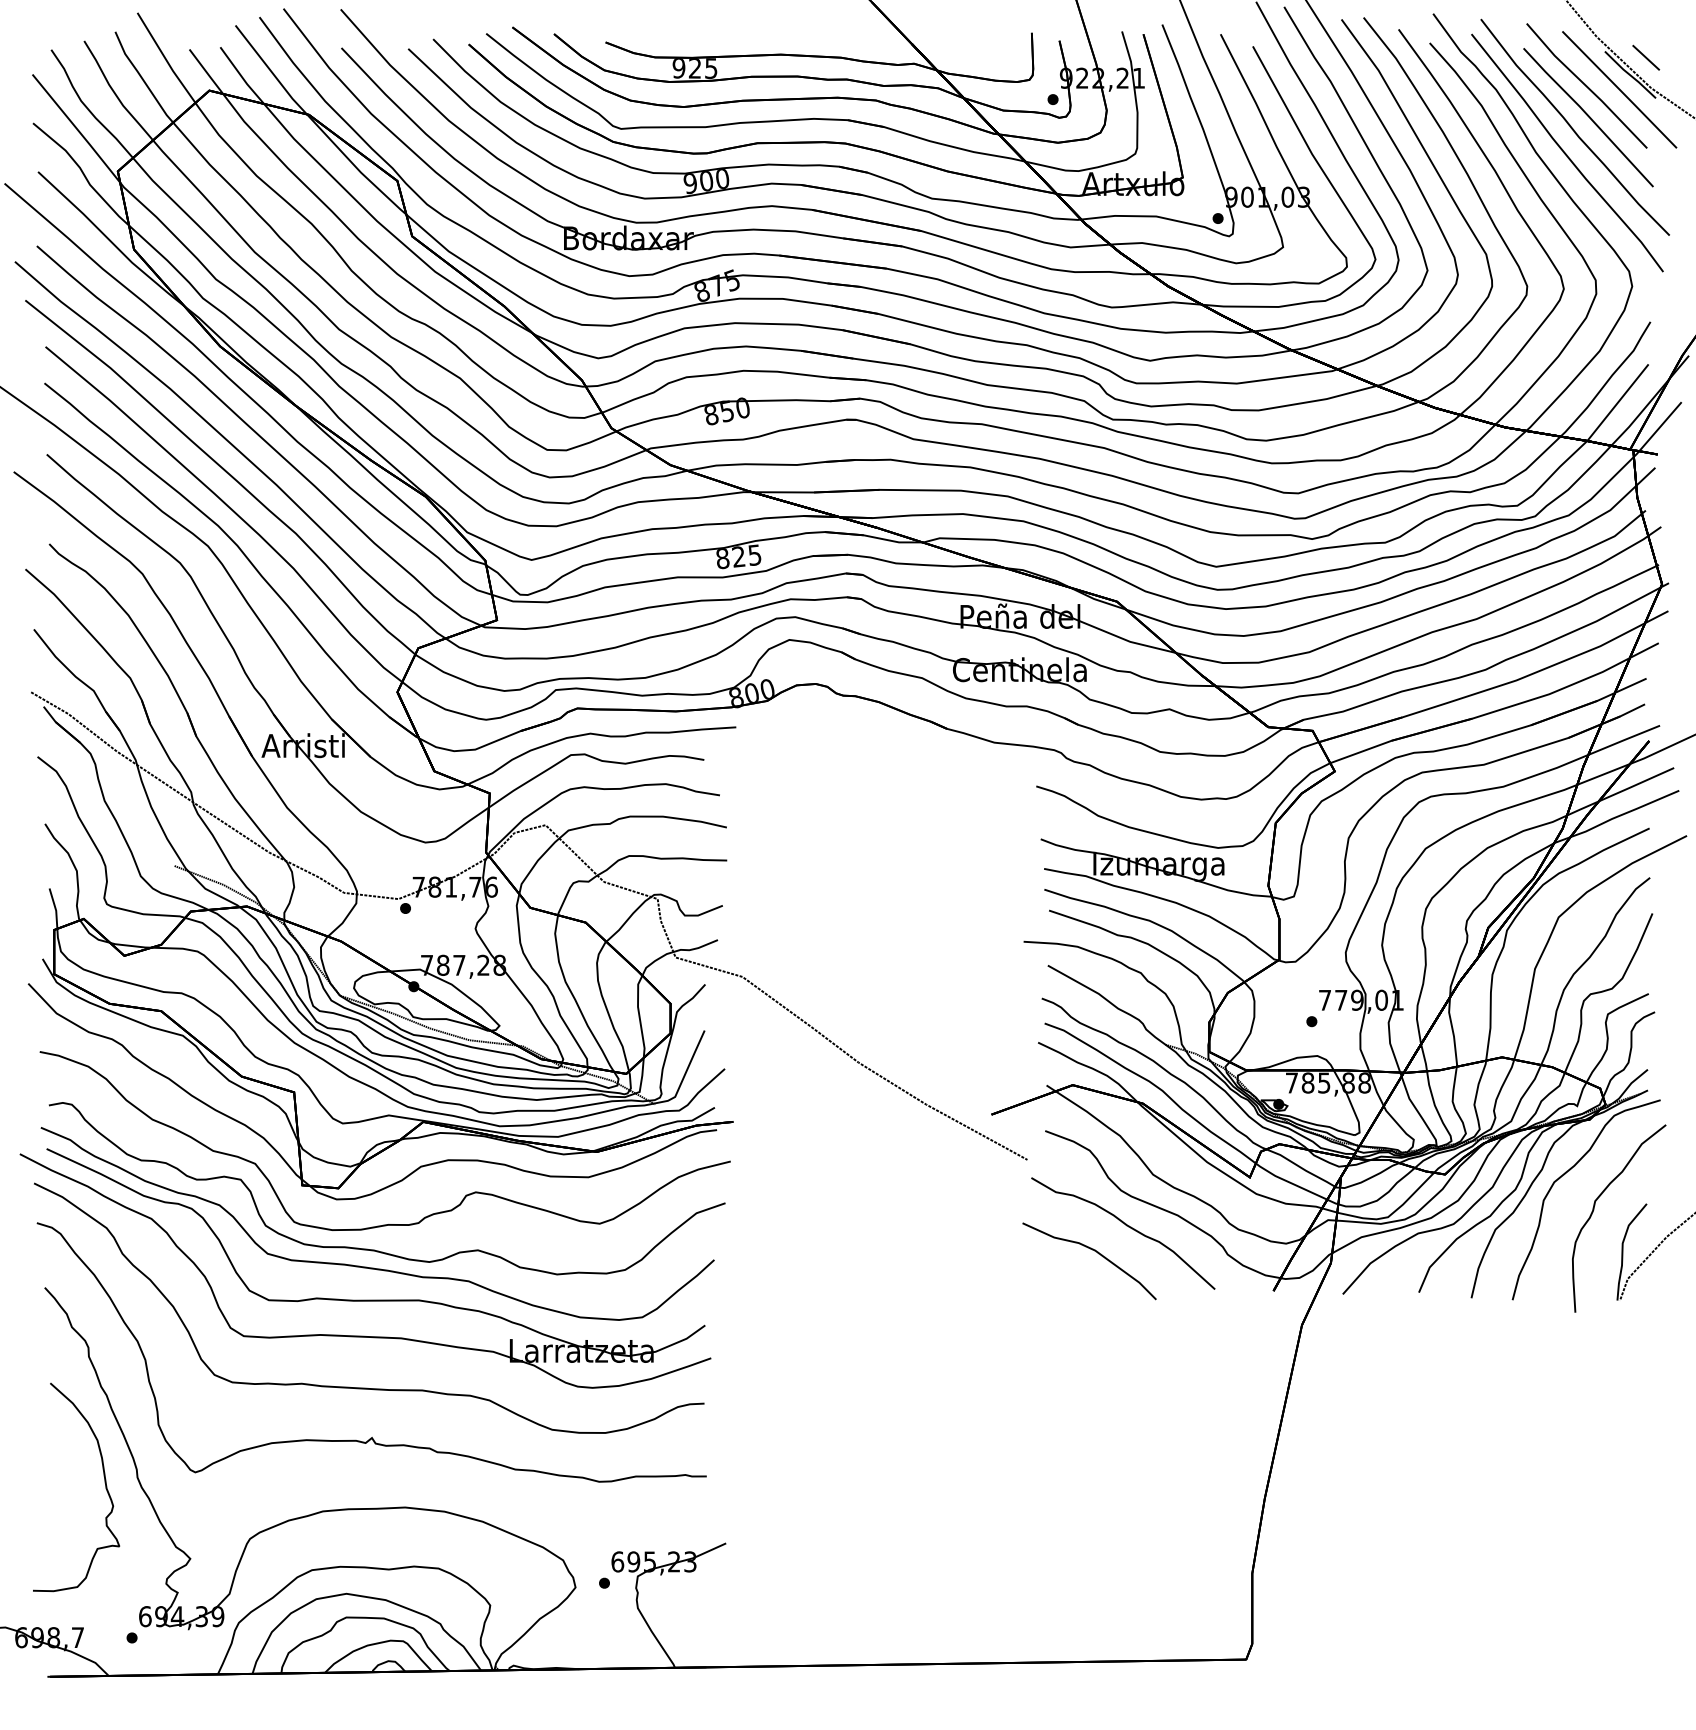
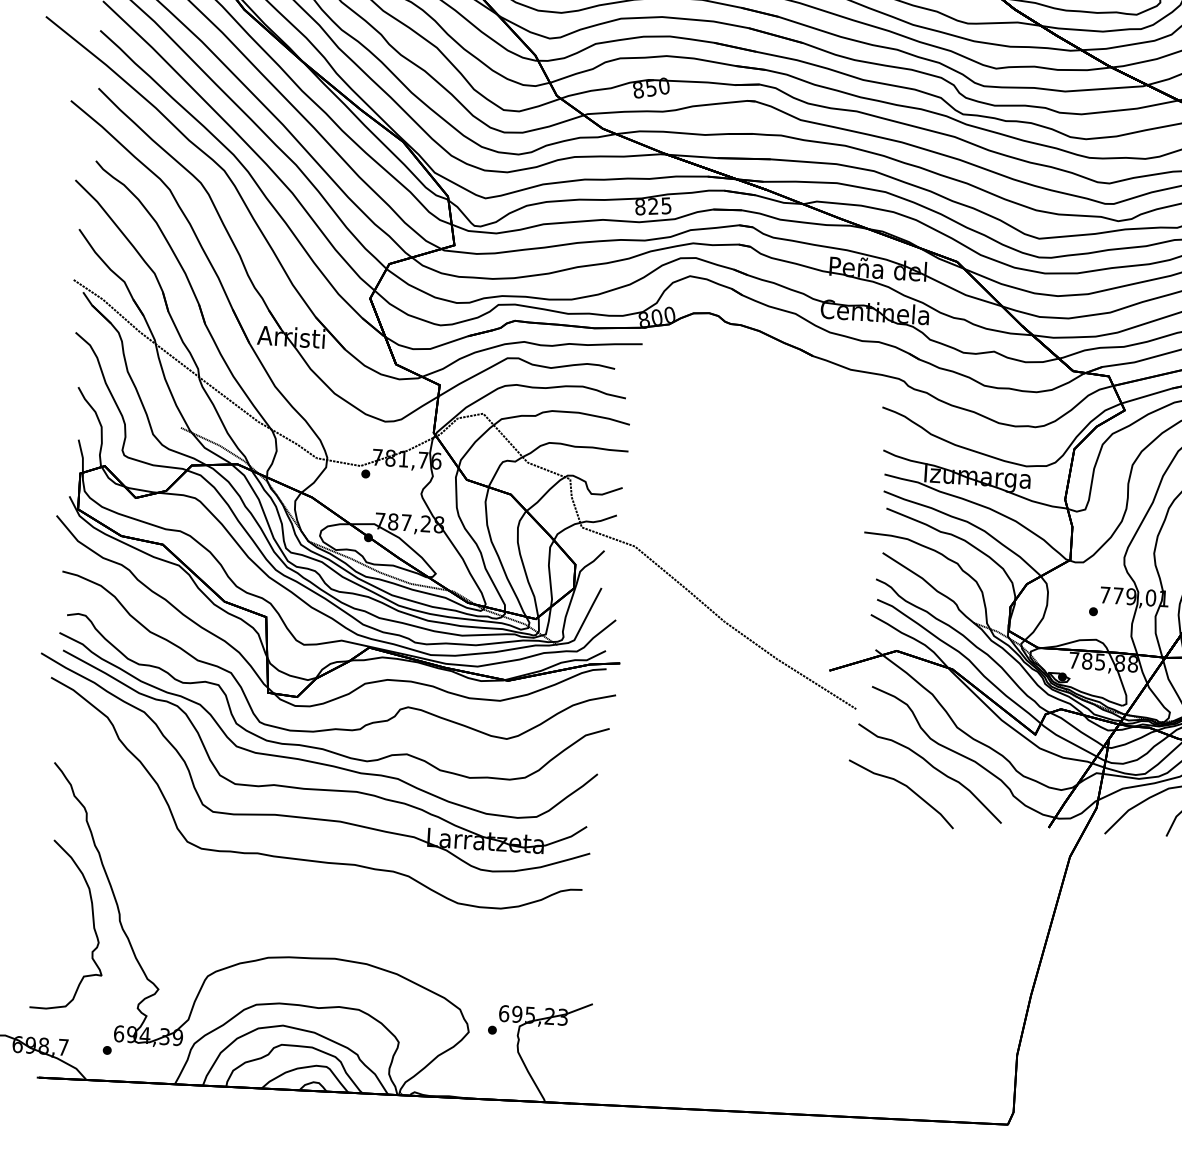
part: (371, 1437) -> (311, 900), removed

